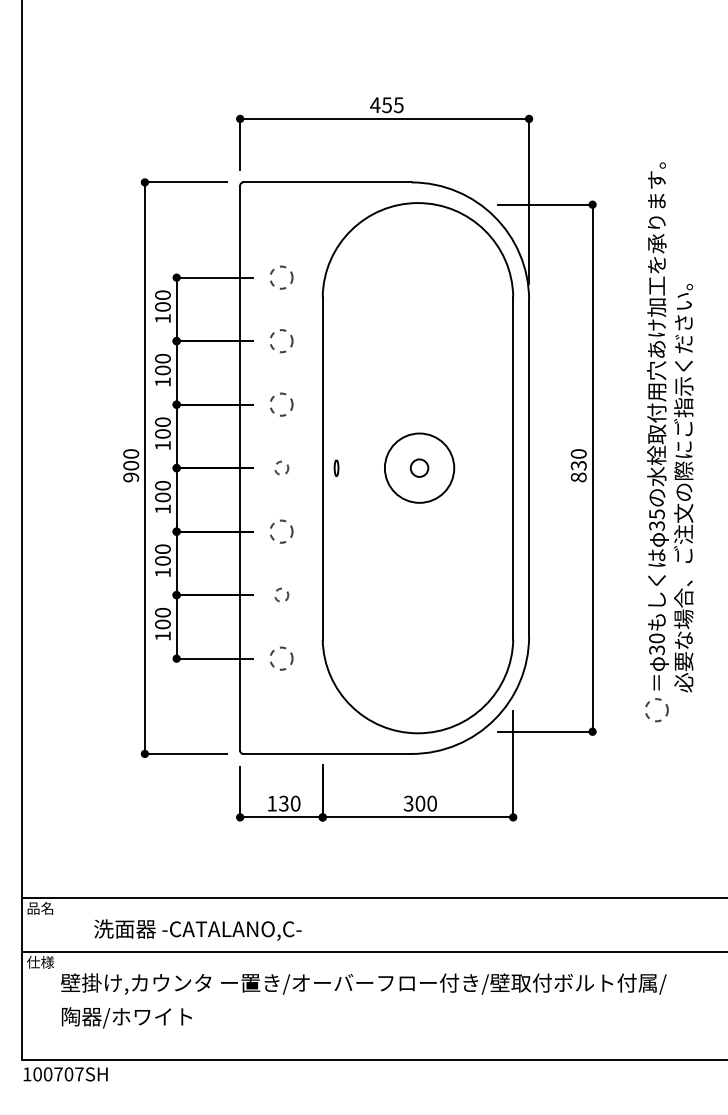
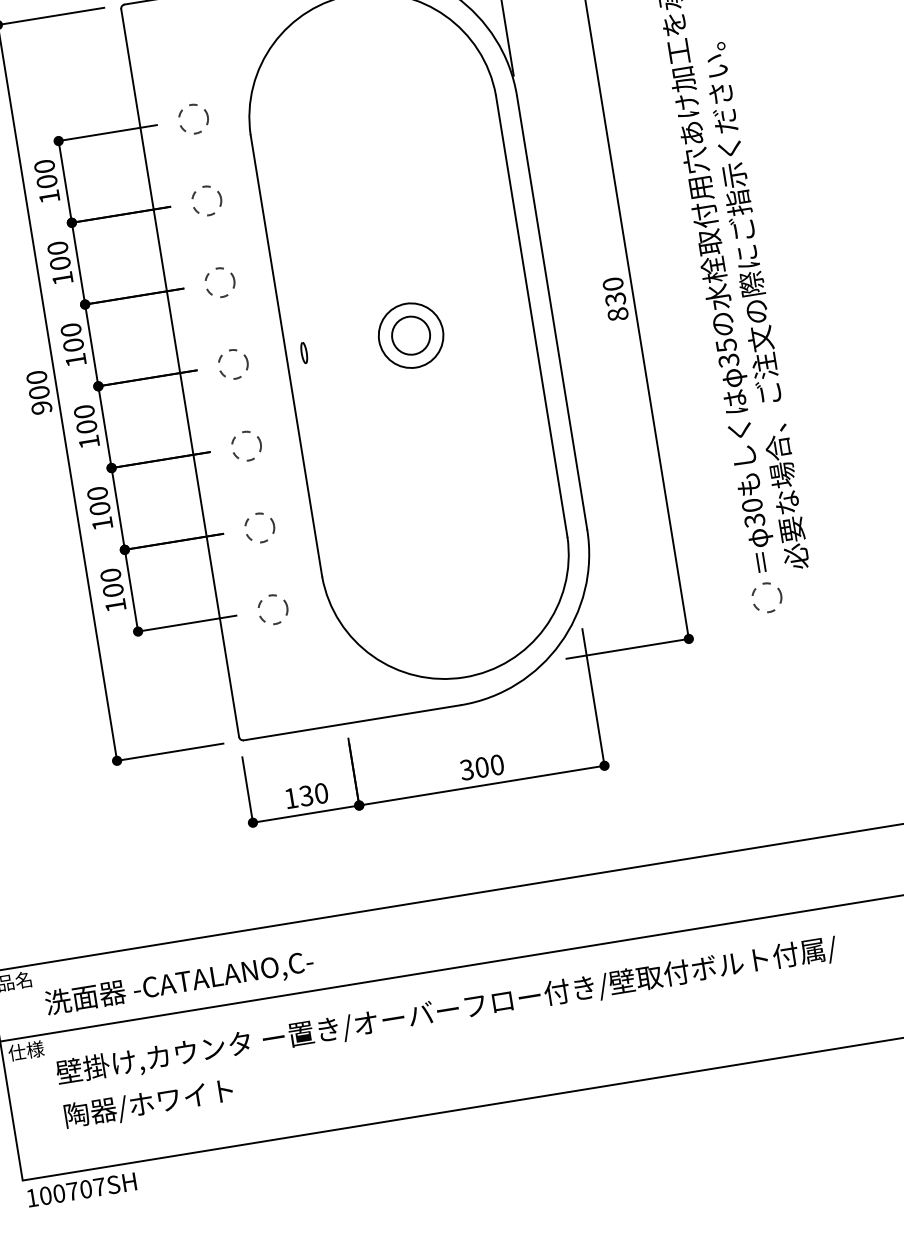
circle: (419, 467) -> (410, 334), size x0.71
circle: (419, 467) -> (410, 334), size x1.67
circle: (281, 468) -> (233, 364), size x1.67
circle: (281, 595) -> (259, 528), size x1.67
text: (197, 929) -> (178, 982), moved

